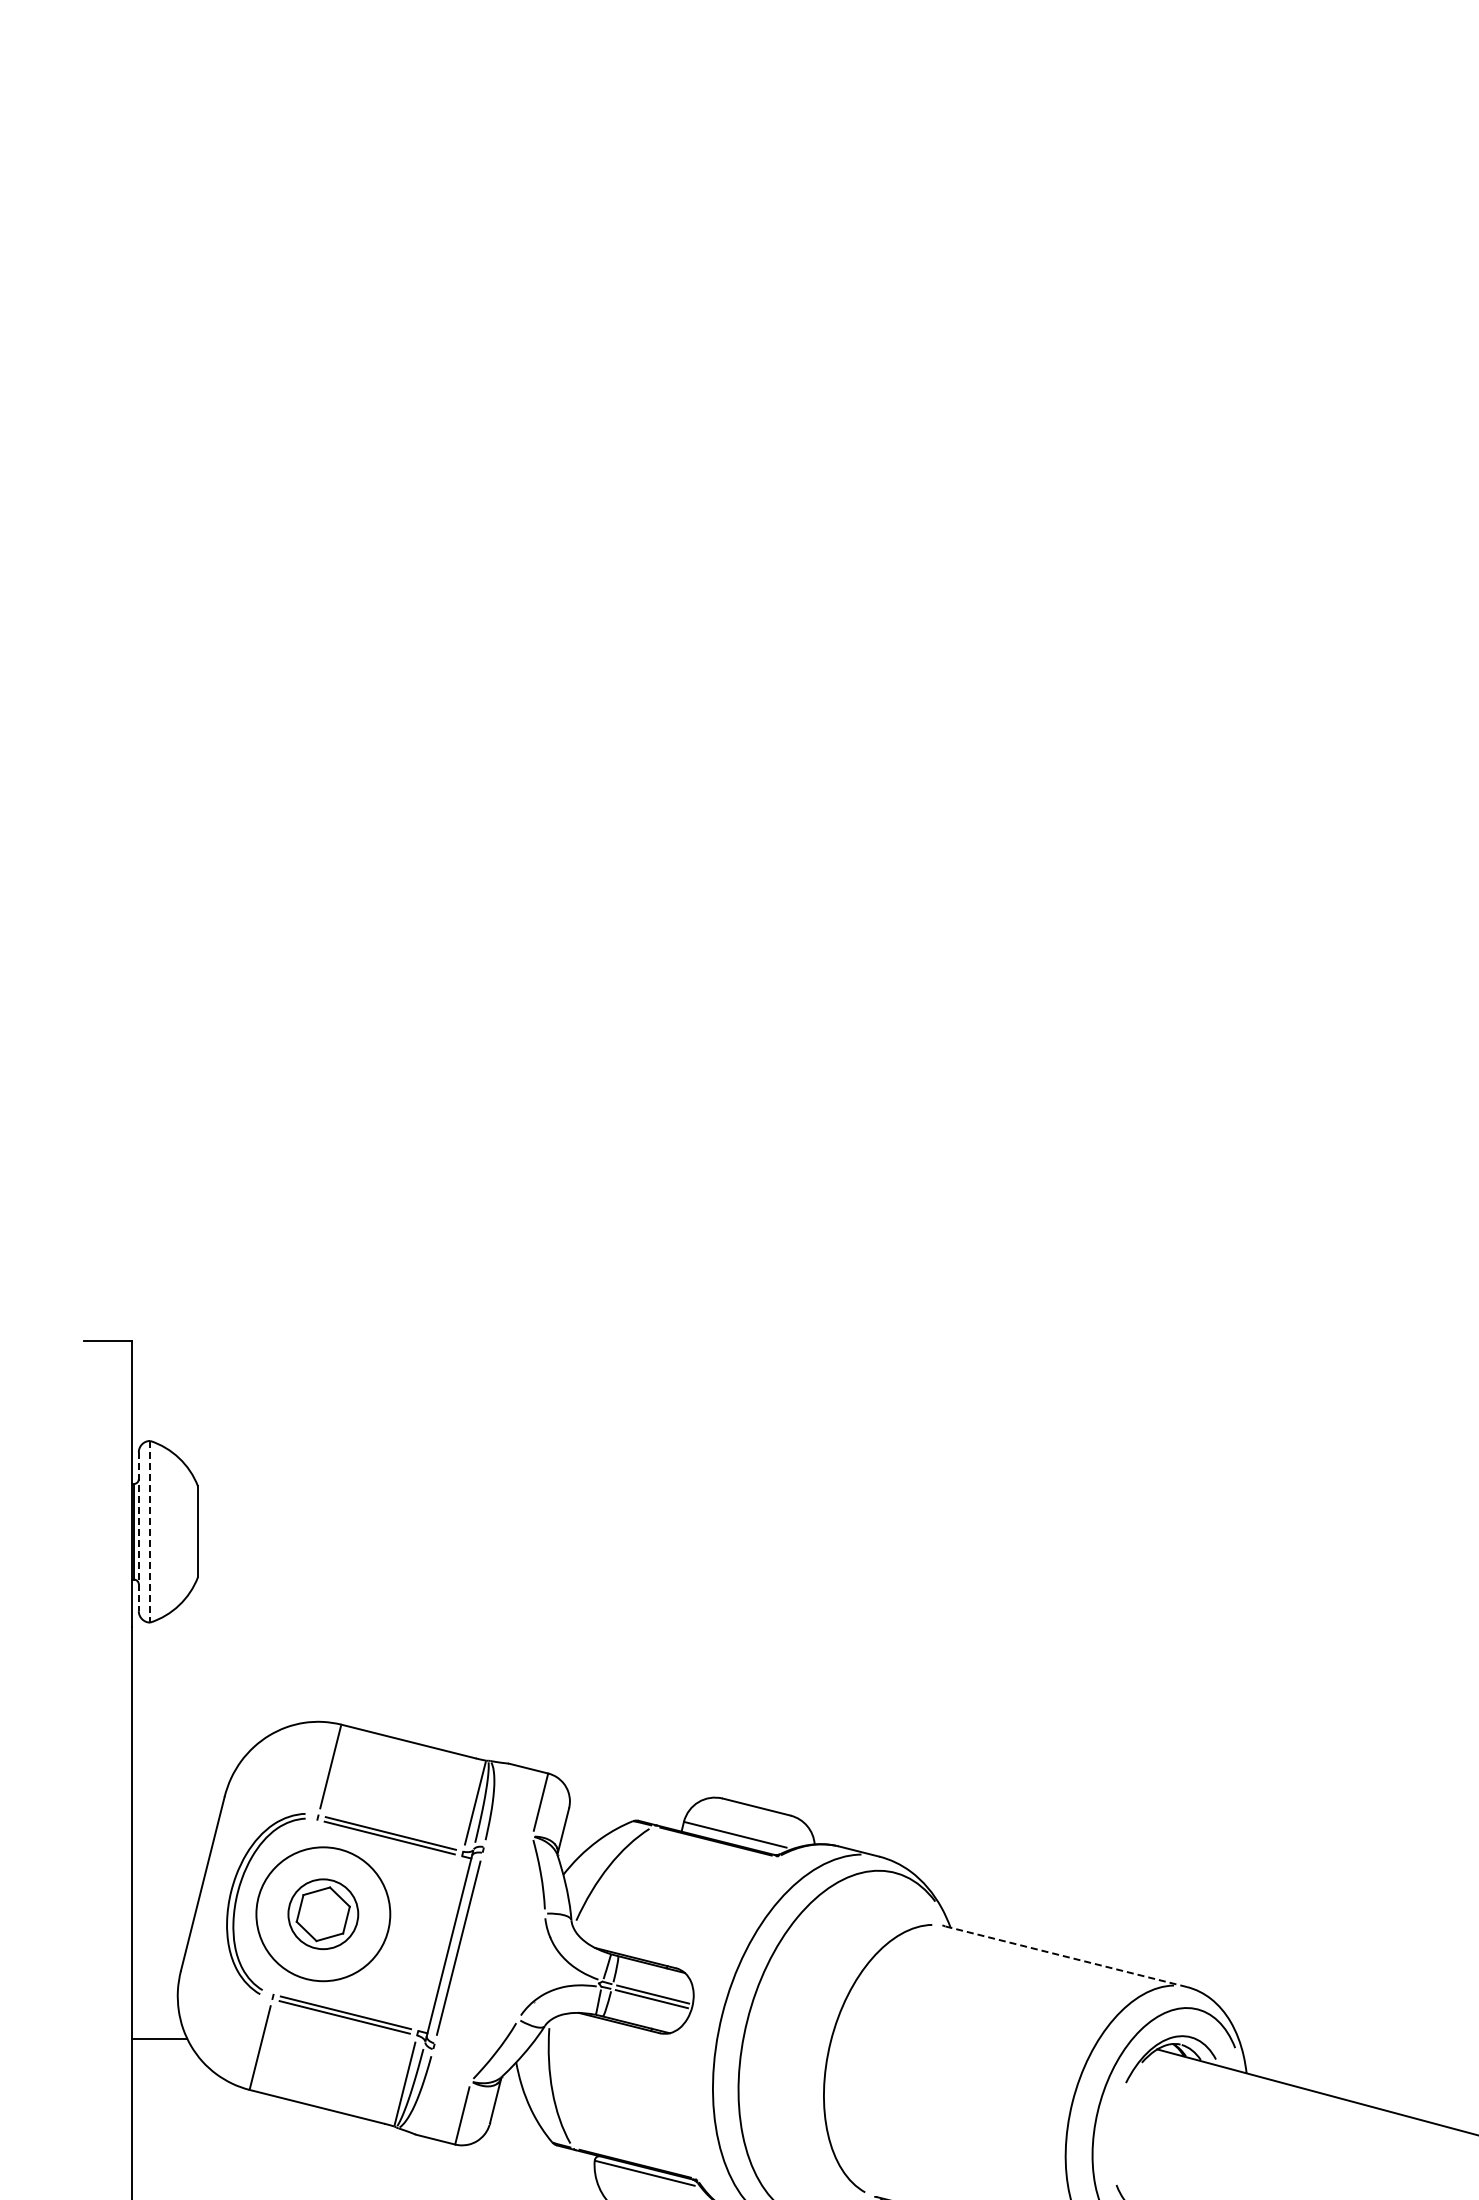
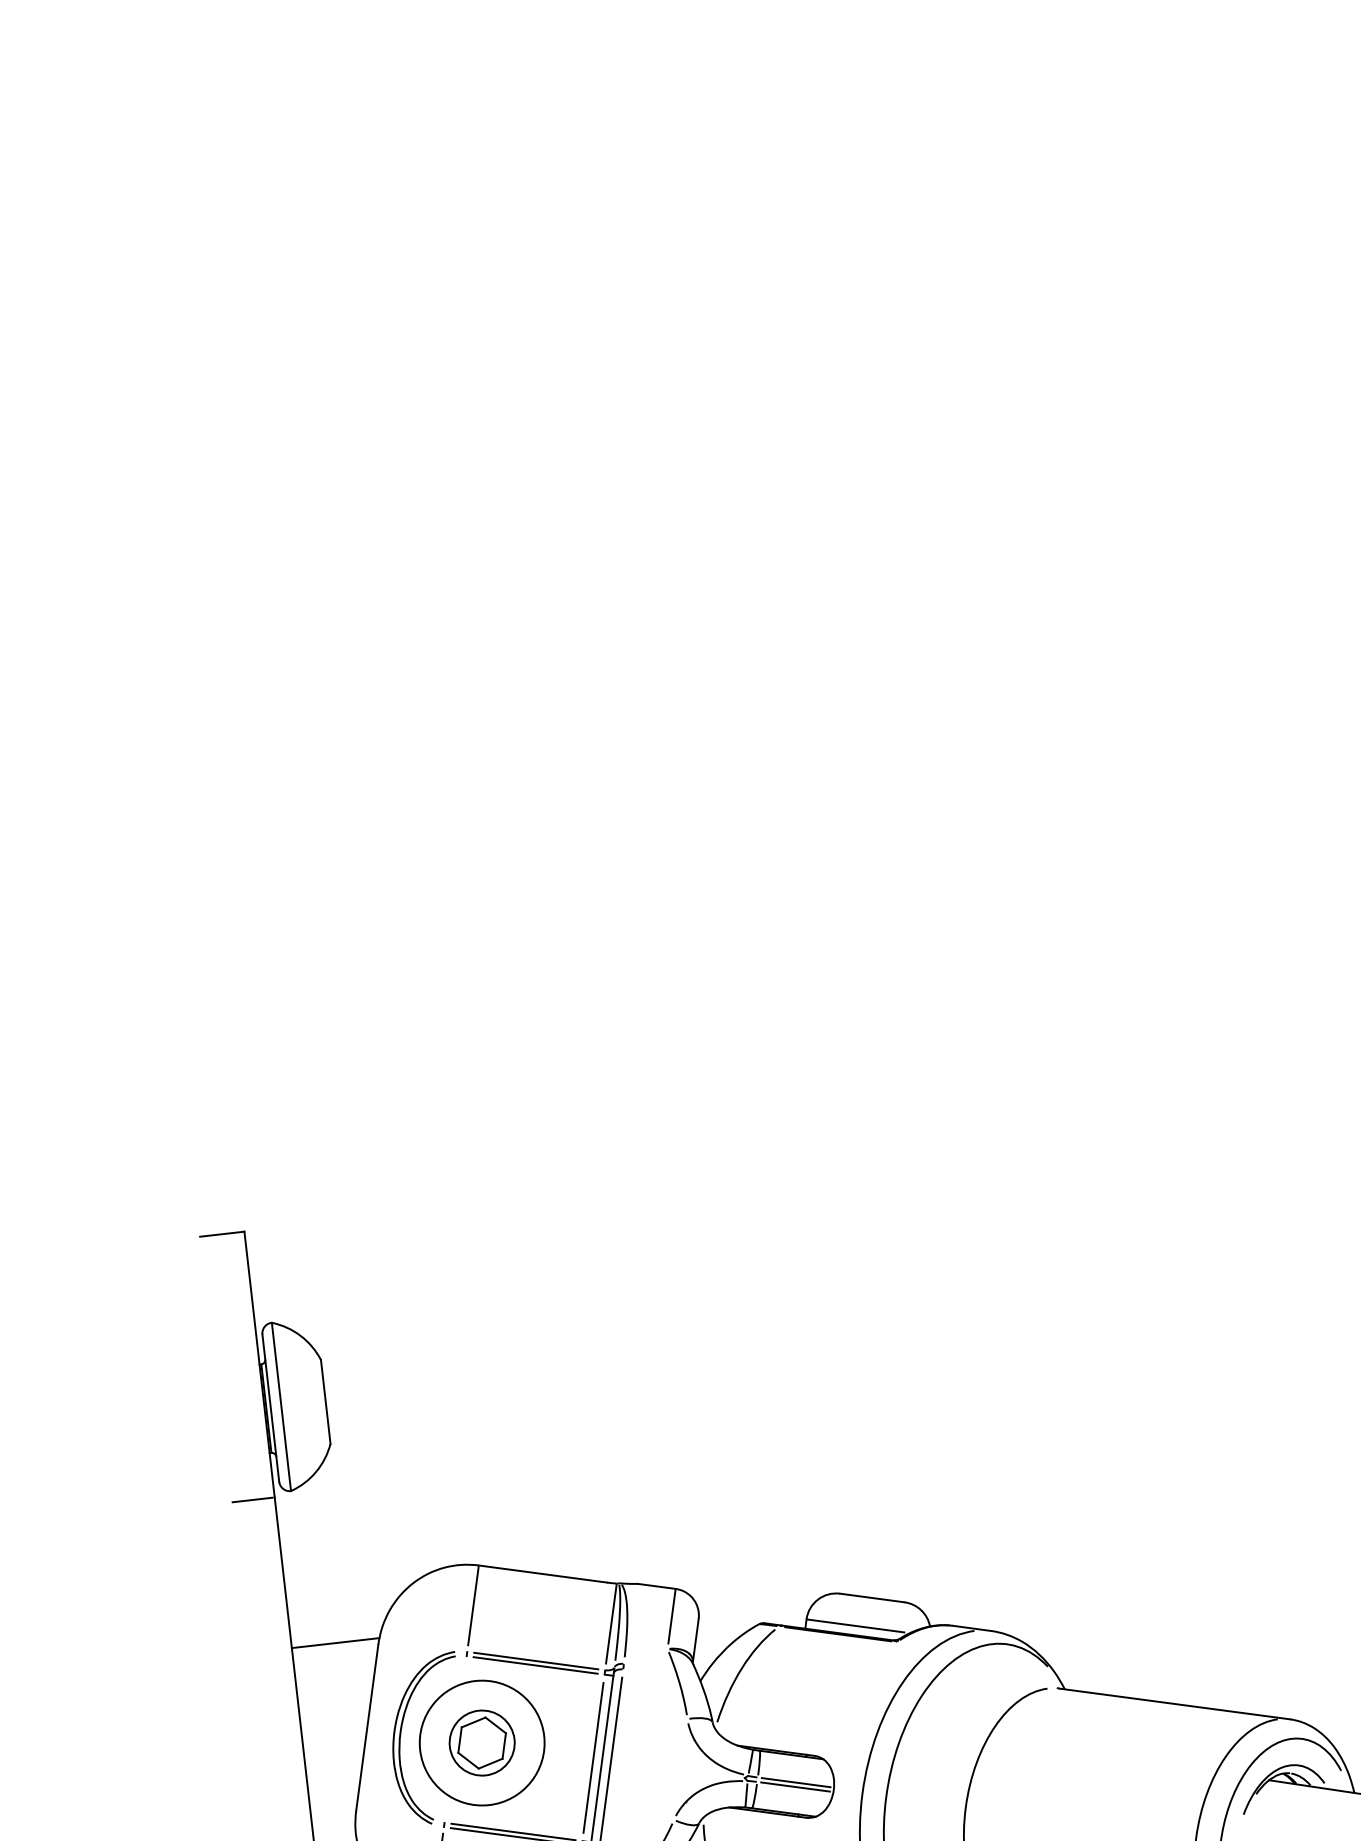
line: (150, 1531) -> (281, 1406), dashed -> solid
line: (138, 1532) -> (270, 1408), dashed -> solid
line: (107, 1627) -> (251, 1500), added
line: (179, 1789) -> (335, 1642), added
line: (439, 1943) -> (592, 1757), added
line: (1066, 1956) -> (1175, 1703), dashed -> solid

